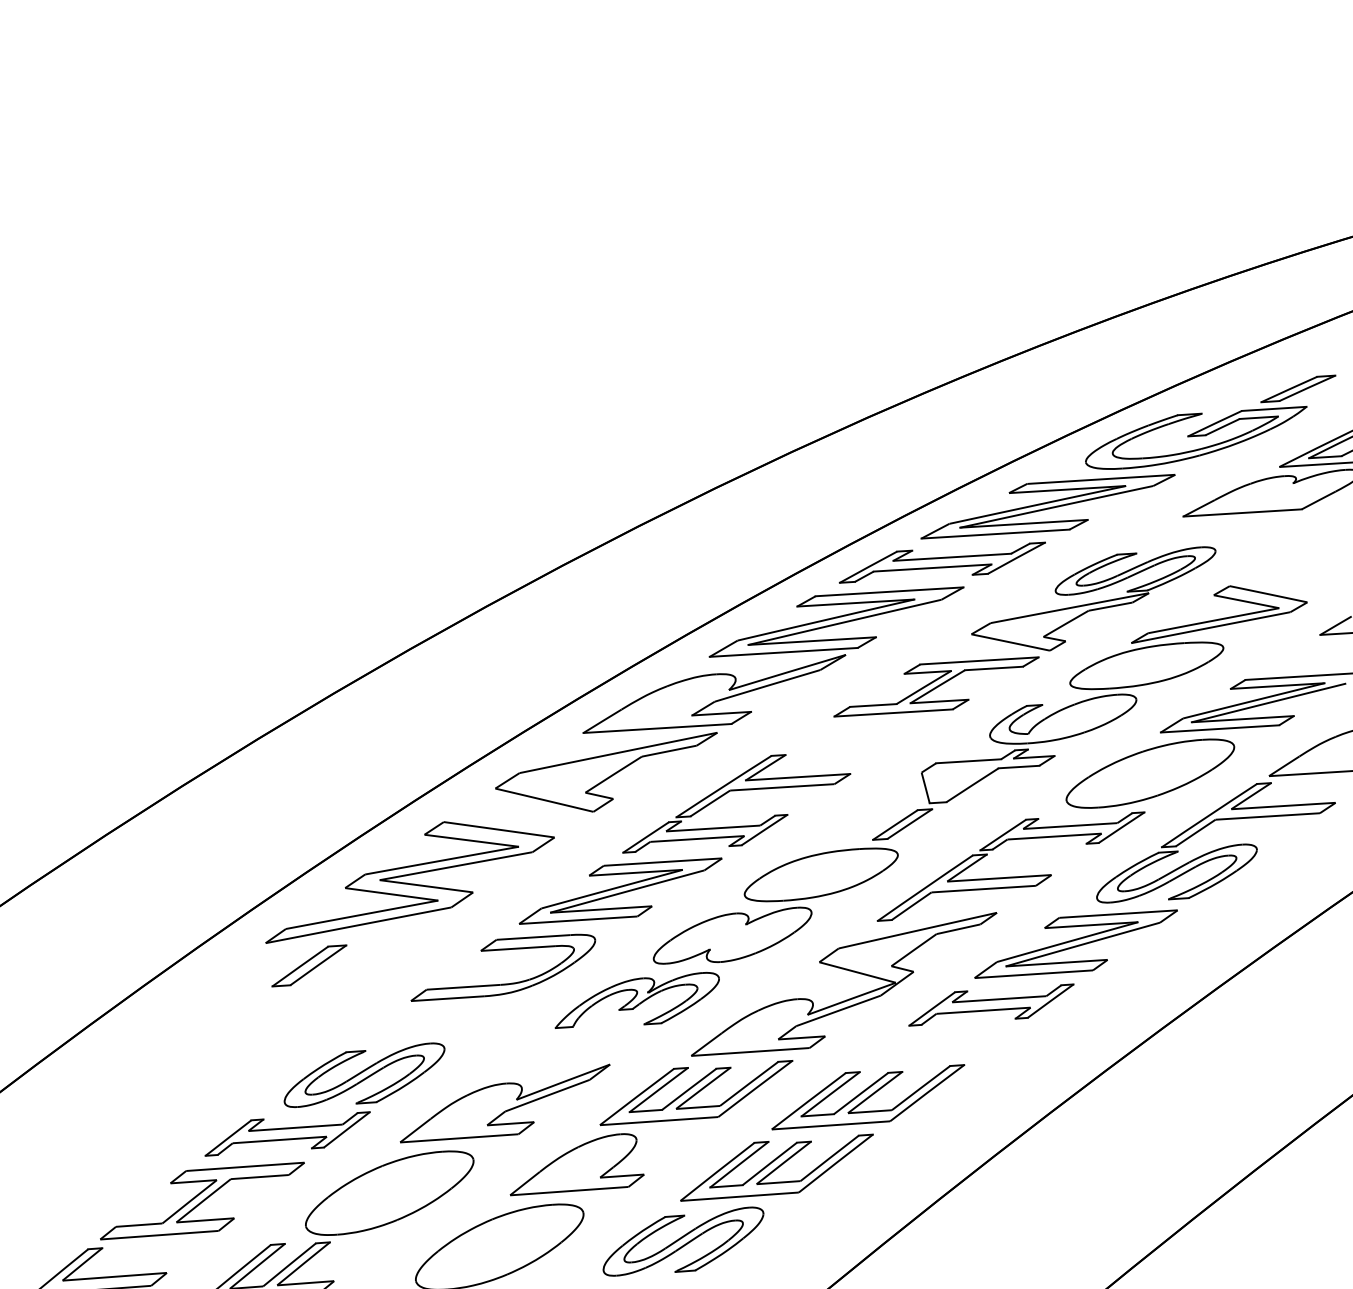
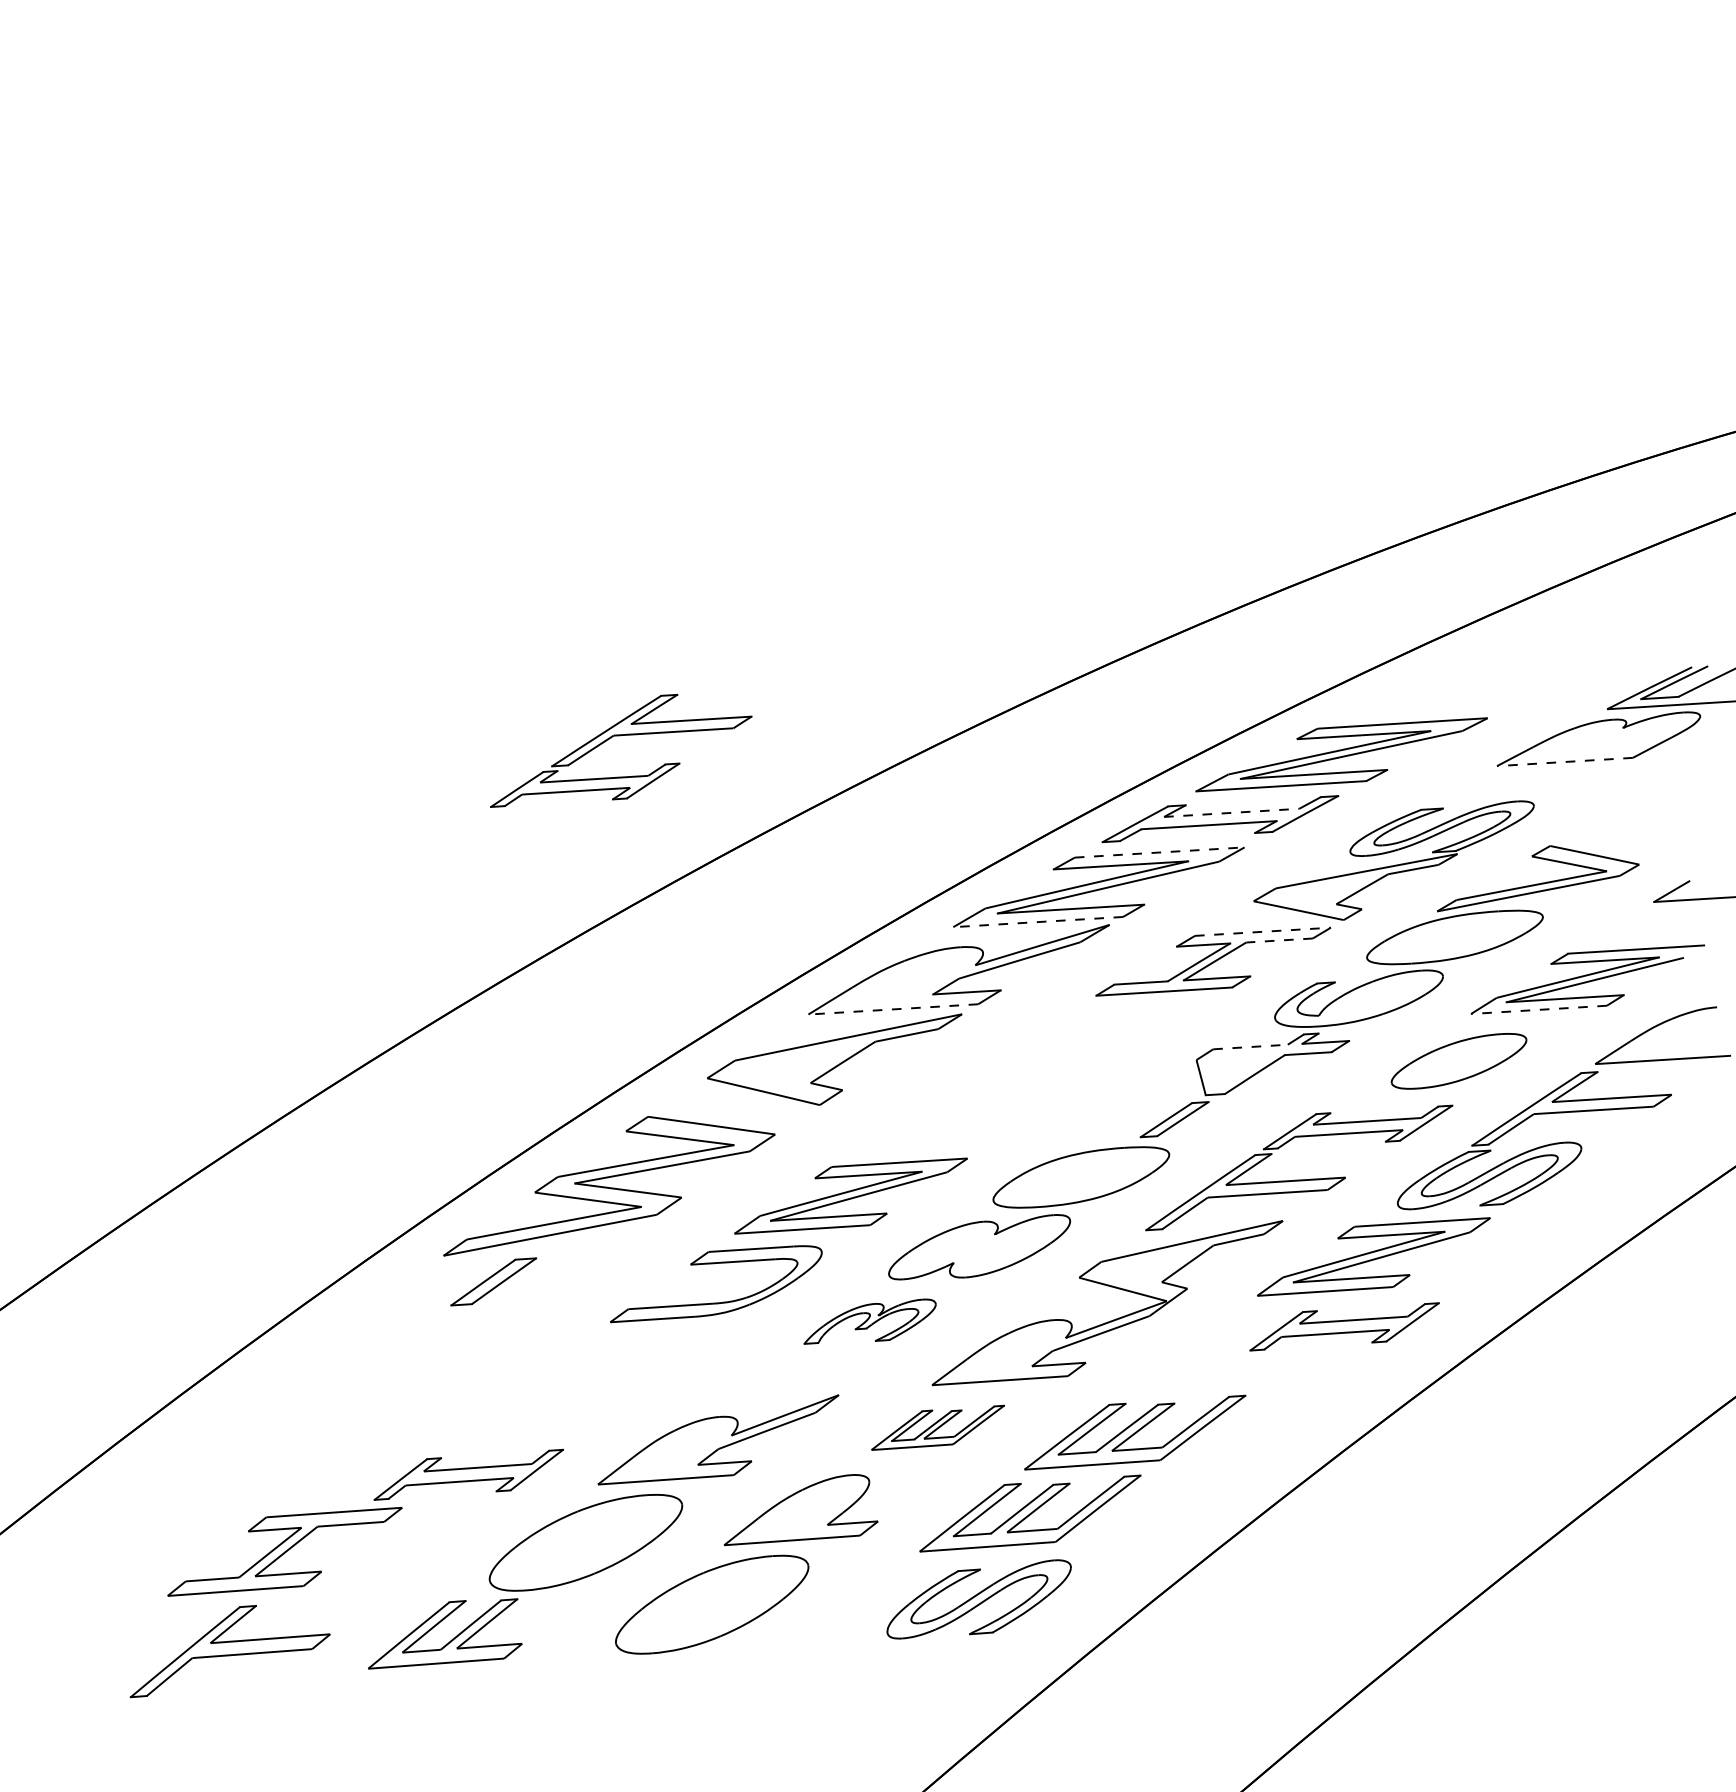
part: (1210, 421) -> (1528, 657), removed
line: (1242, 513) -> (1564, 762), solid -> dashed
line: (952, 556) -> (1231, 812), solid -> dashed
line: (890, 591) -> (1160, 852), solid -> dashed
line: (783, 652) -> (1037, 922), solid -> dashed
line: (979, 660) -> (1263, 931), solid -> dashed
line: (993, 668) -> (1279, 940), solid -> dashed
line: (656, 728) -> (892, 1009), solid -> dashed
line: (1219, 728) -> (1538, 1009), solid -> dashed
line: (969, 761) -> (1251, 1047), solid -> dashed
part: (1149, 773) -> (1458, 1061), size x0.7
part: (736, 791) -> (620, 736), moved
part: (636, 1000) -> (869, 1321), size x0.7
part: (991, 1004) -> (1344, 1326), moved
part: (364, 1075) -> (556, 1407), removed
part: (695, 1092) -> (937, 1427), size x0.6
part: (202, 1200) -> (284, 1551), moved
part: (682, 1241) -> (978, 1599), moved

